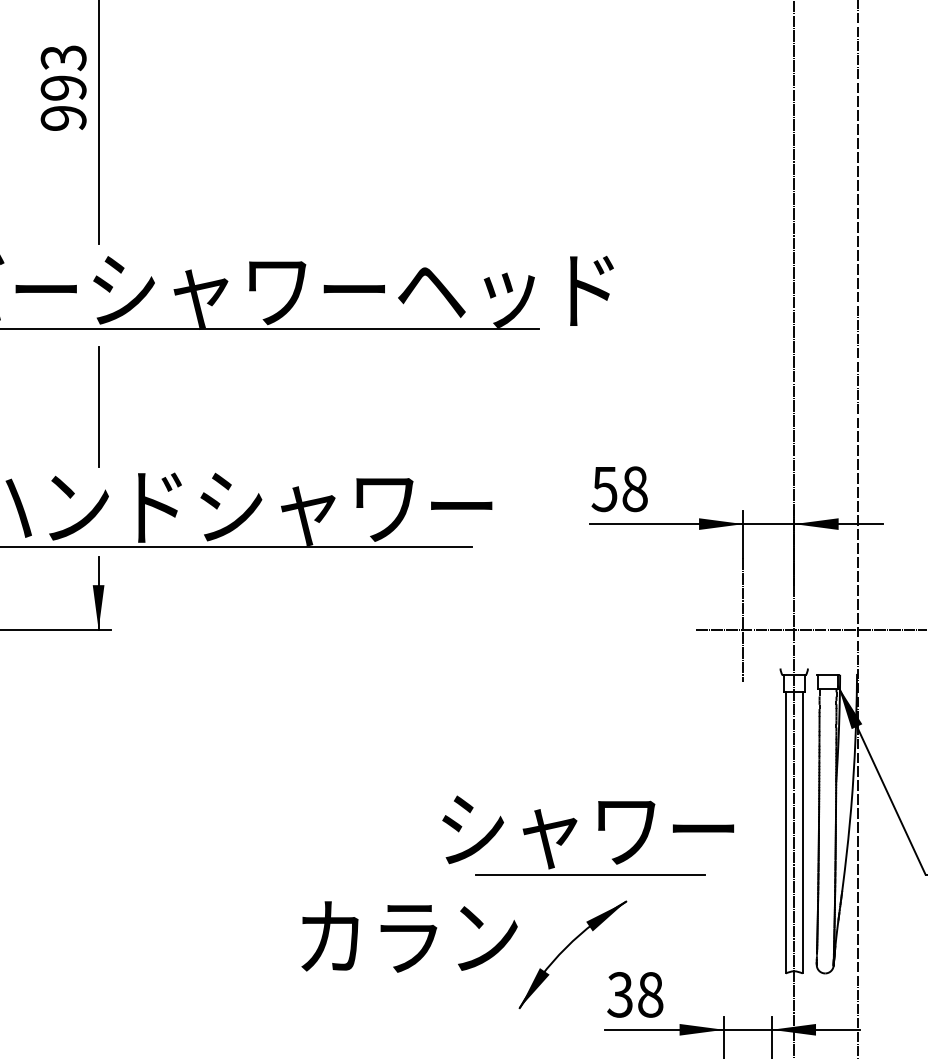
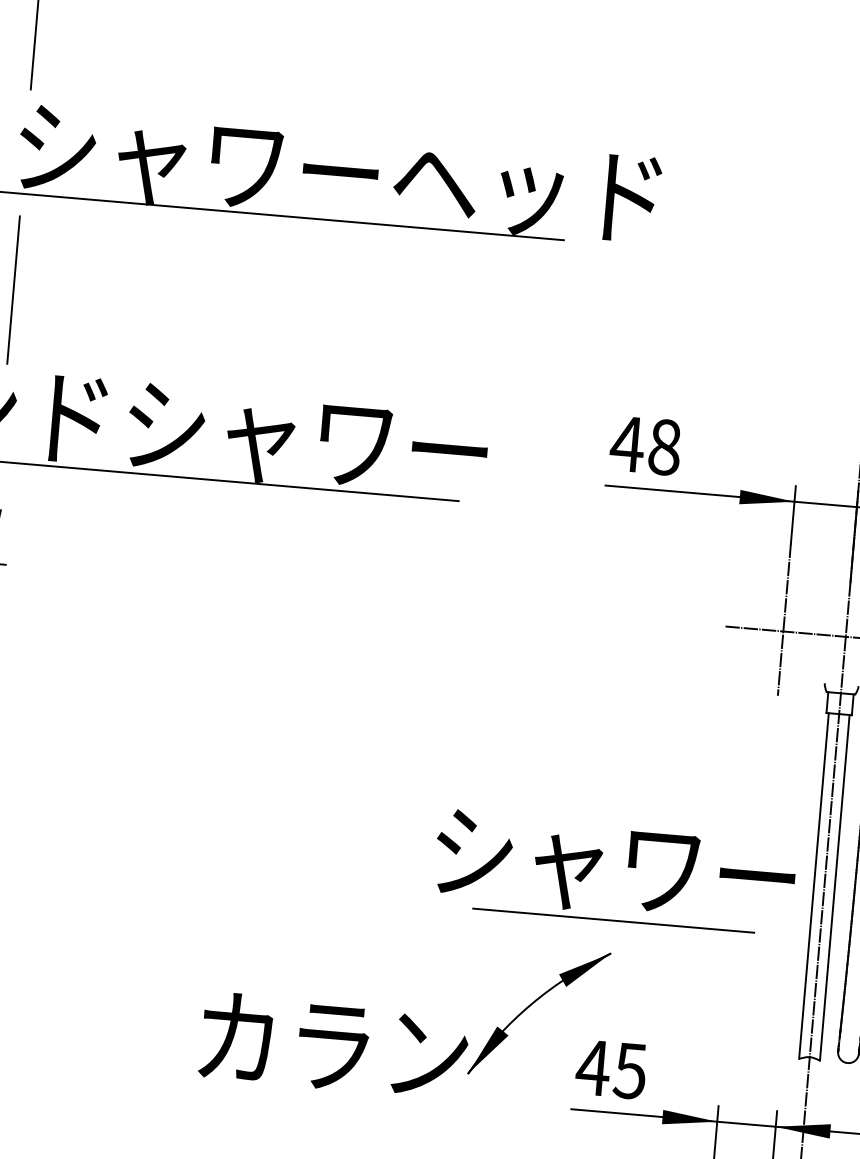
text: (604, 489) -> (627, 444), 58 -> 48
part: (598, 830) -> (628, 867), moved
text: (409, 936) -> (334, 1045), moved
text: (634, 994) -> (610, 1068), 38 -> 45

